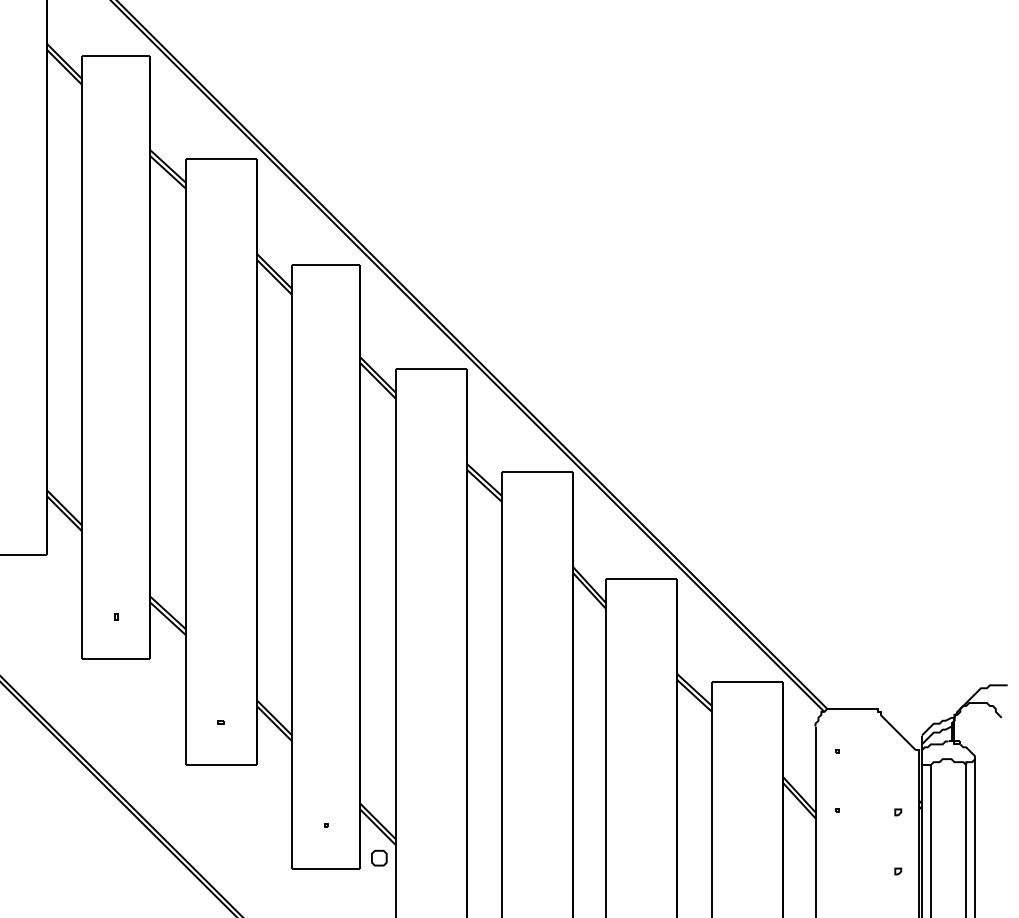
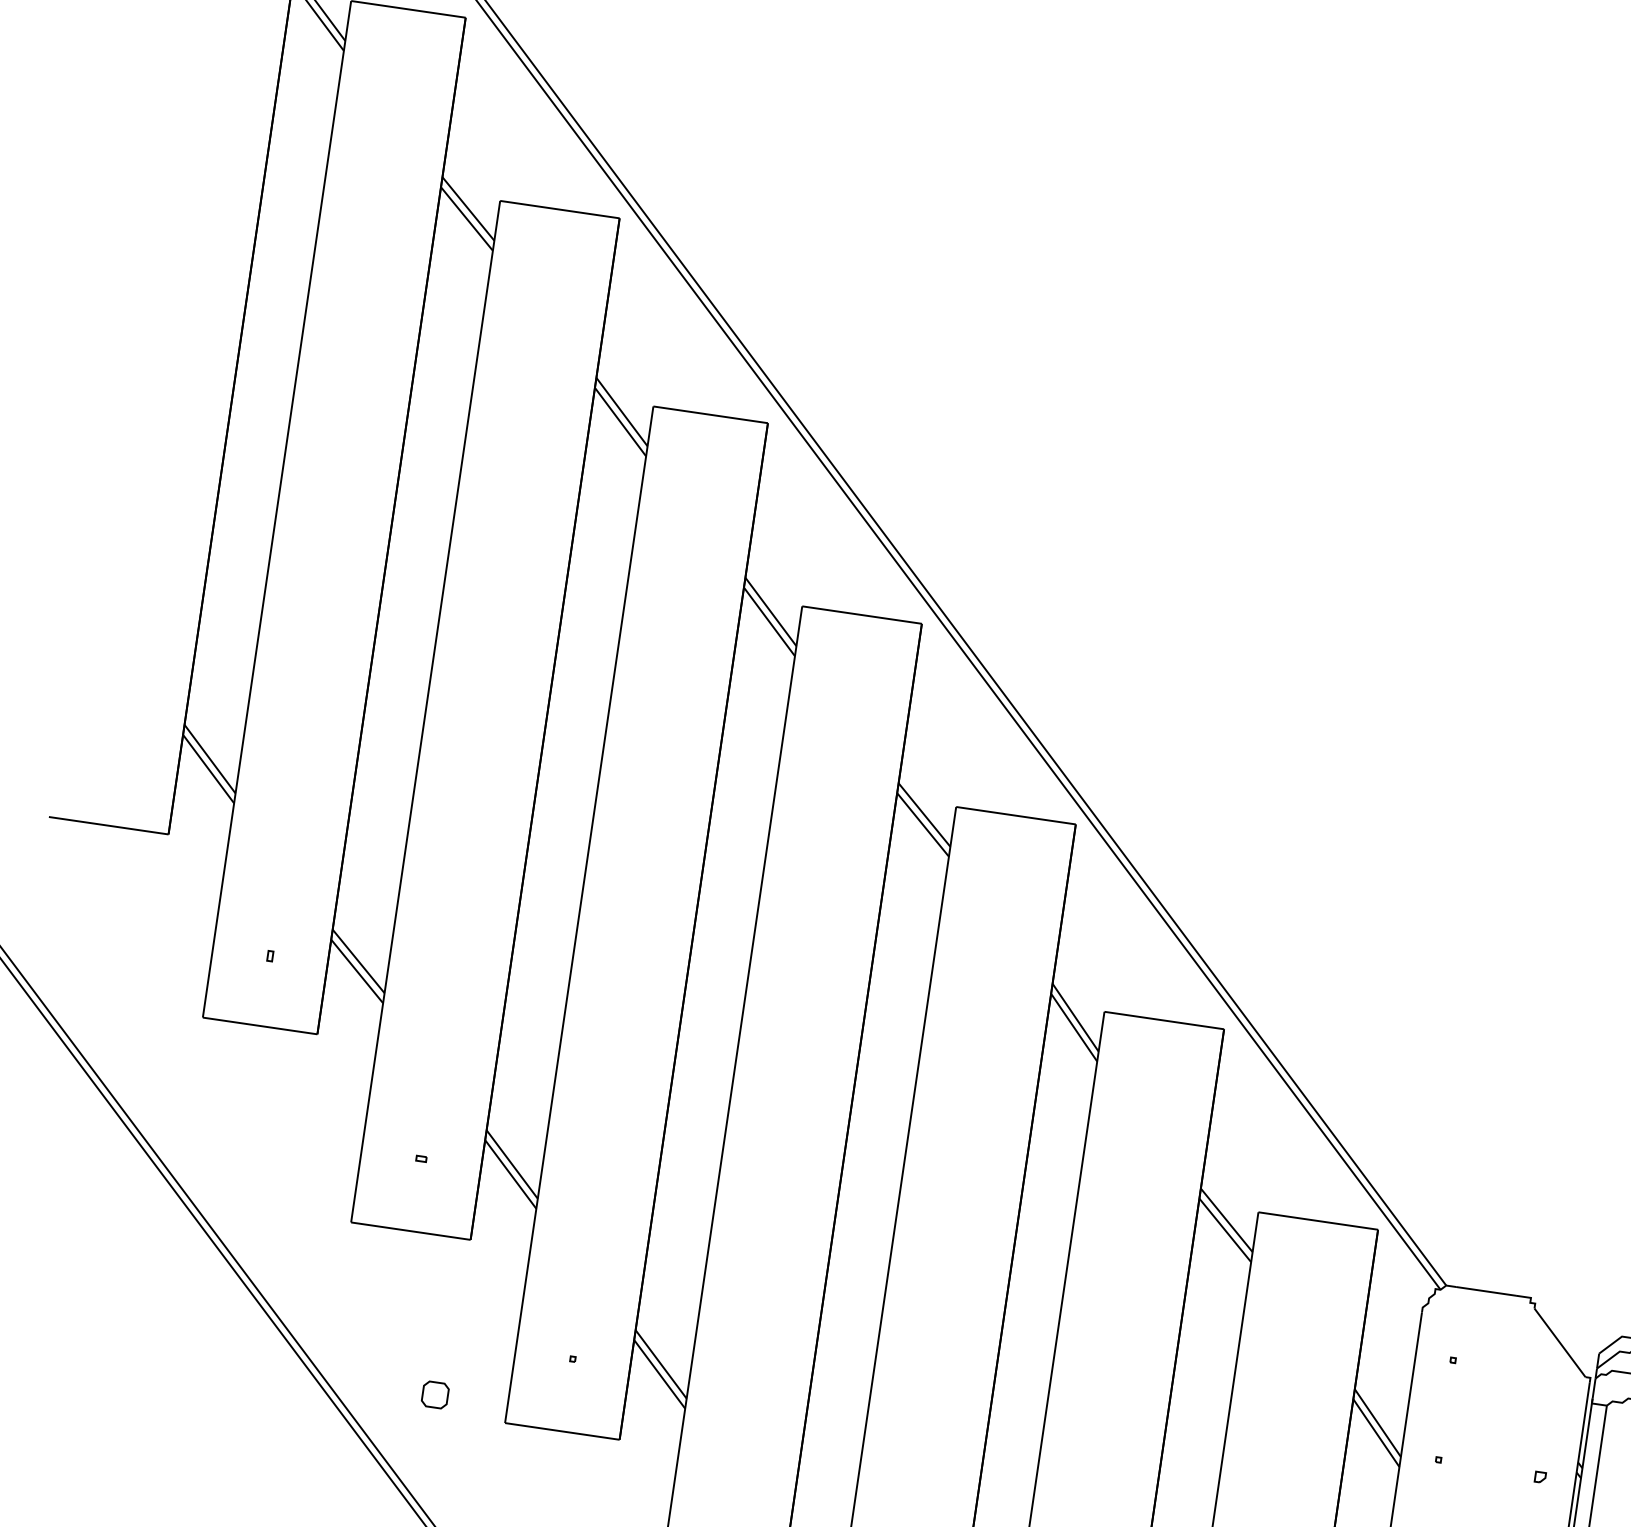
part: (379, 857) -> (435, 1393), moved

